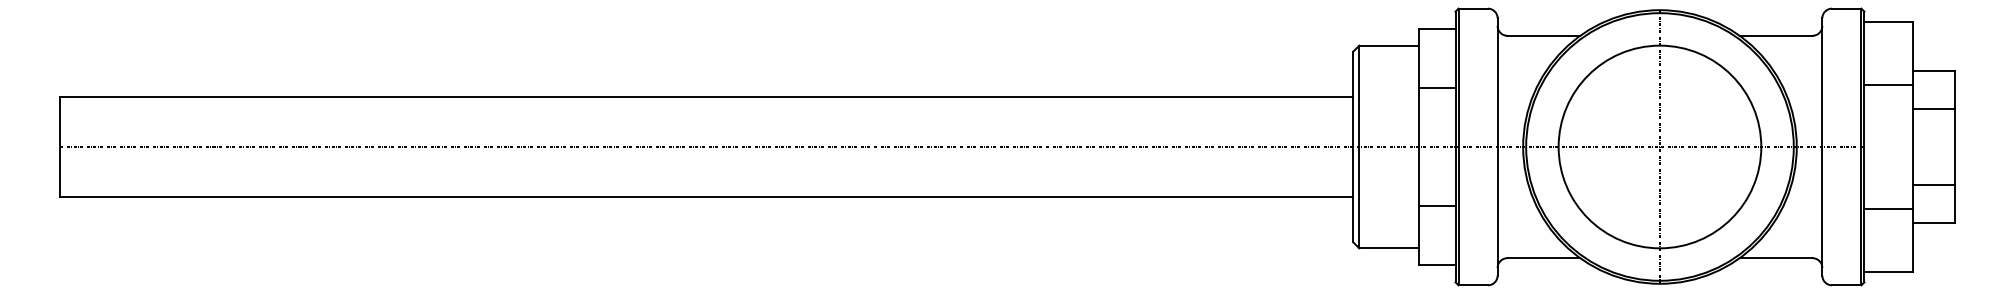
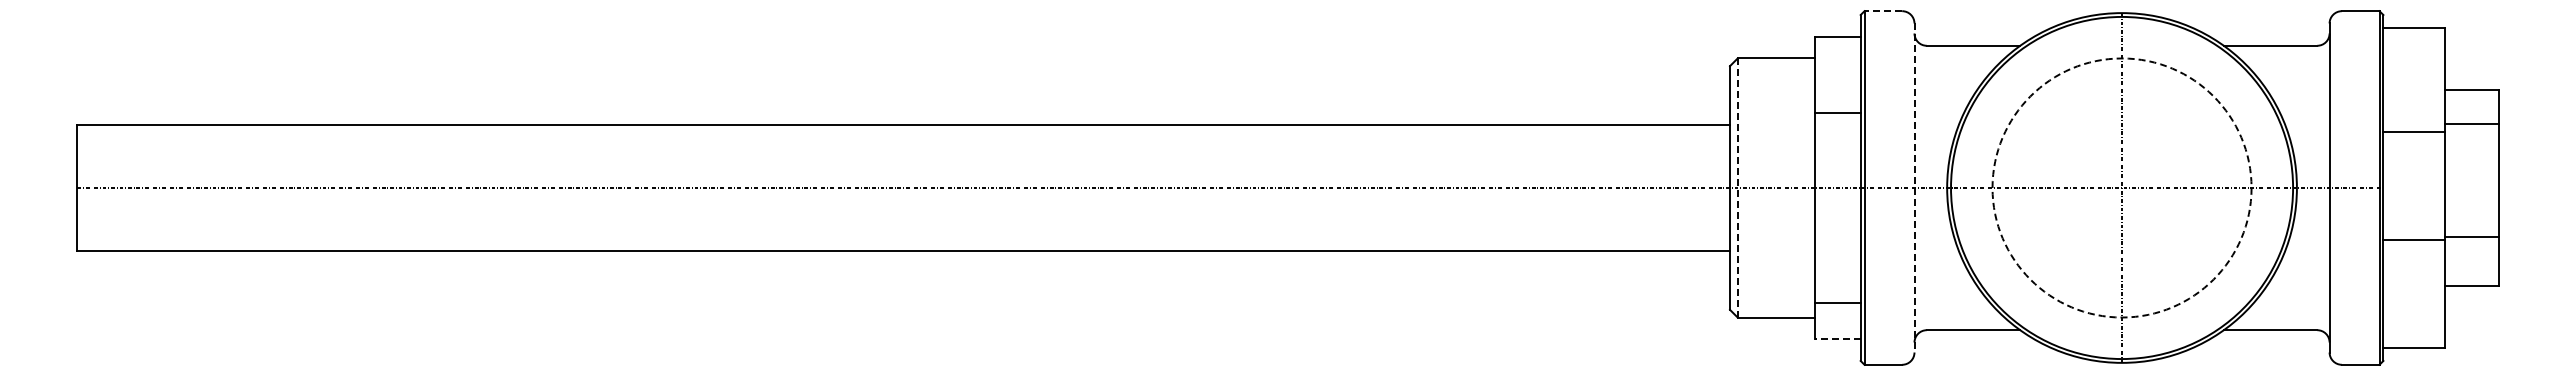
line: (1473, 8) -> (1883, 11), solid -> dashed
line: (1887, 84) -> (2413, 132), moved
line: (1933, 109) -> (2471, 124), moved
circle: (1659, 146) -> (2121, 187), solid -> dashed
line: (1359, 147) -> (1737, 188), solid -> dashed
line: (1497, 147) -> (1914, 188), solid -> dashed
line: (1437, 206) -> (1837, 303), moved
line: (1887, 209) -> (2413, 239), moved
line: (1437, 264) -> (1837, 338), solid -> dashed

